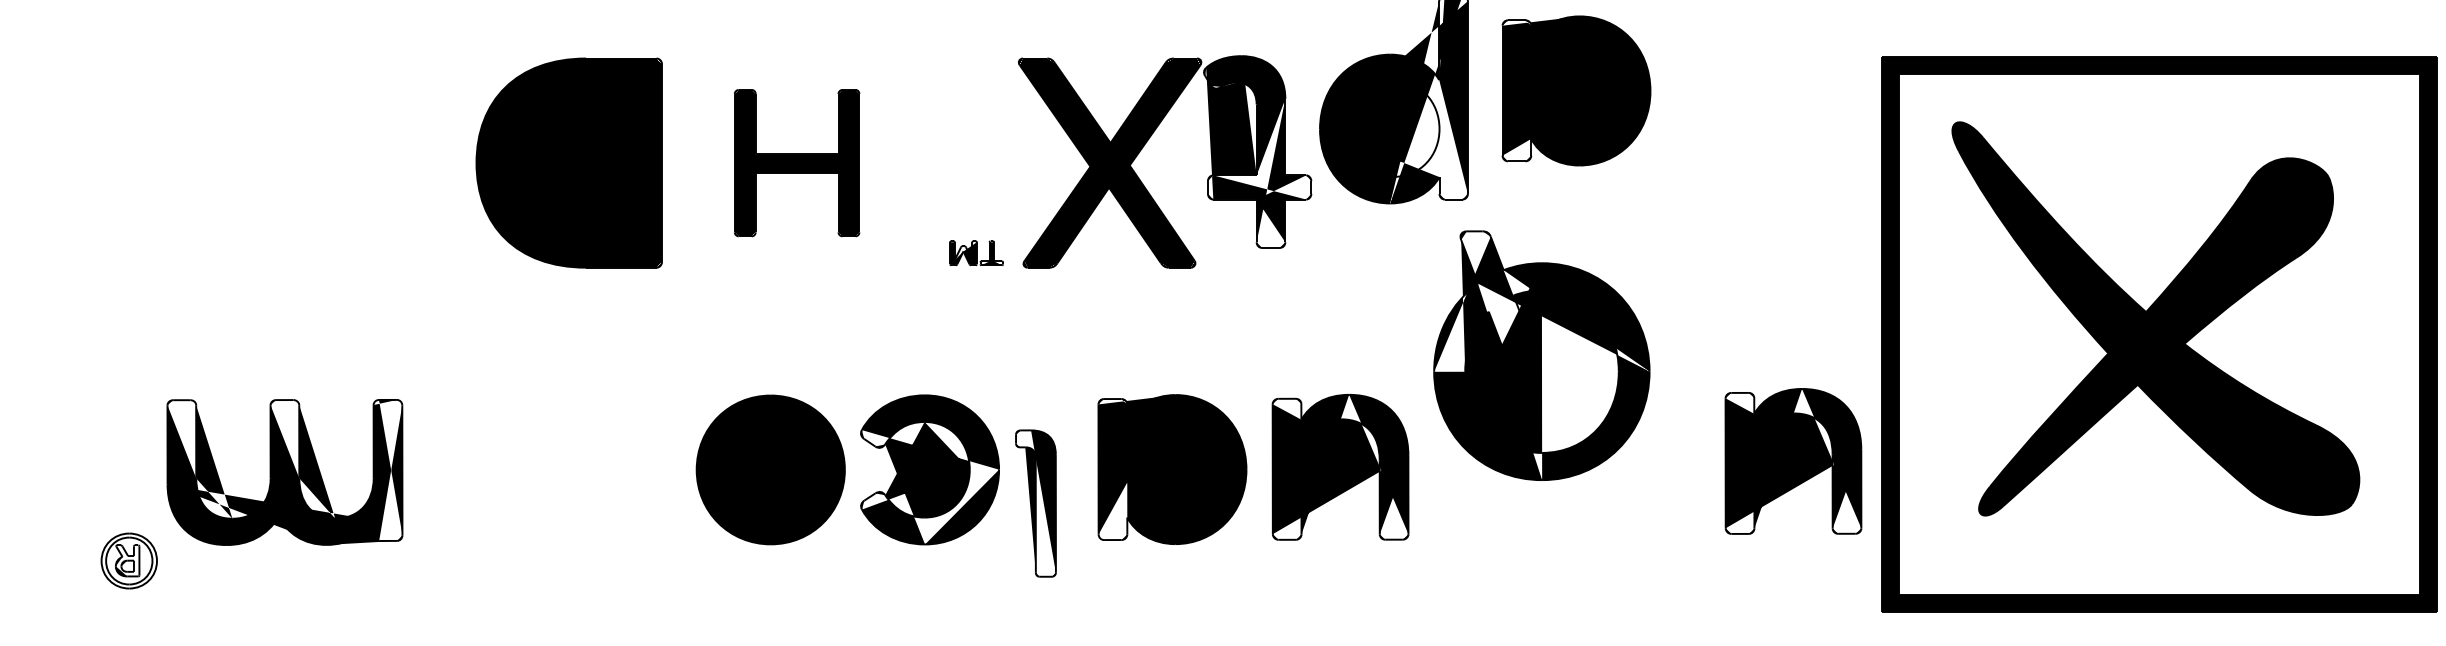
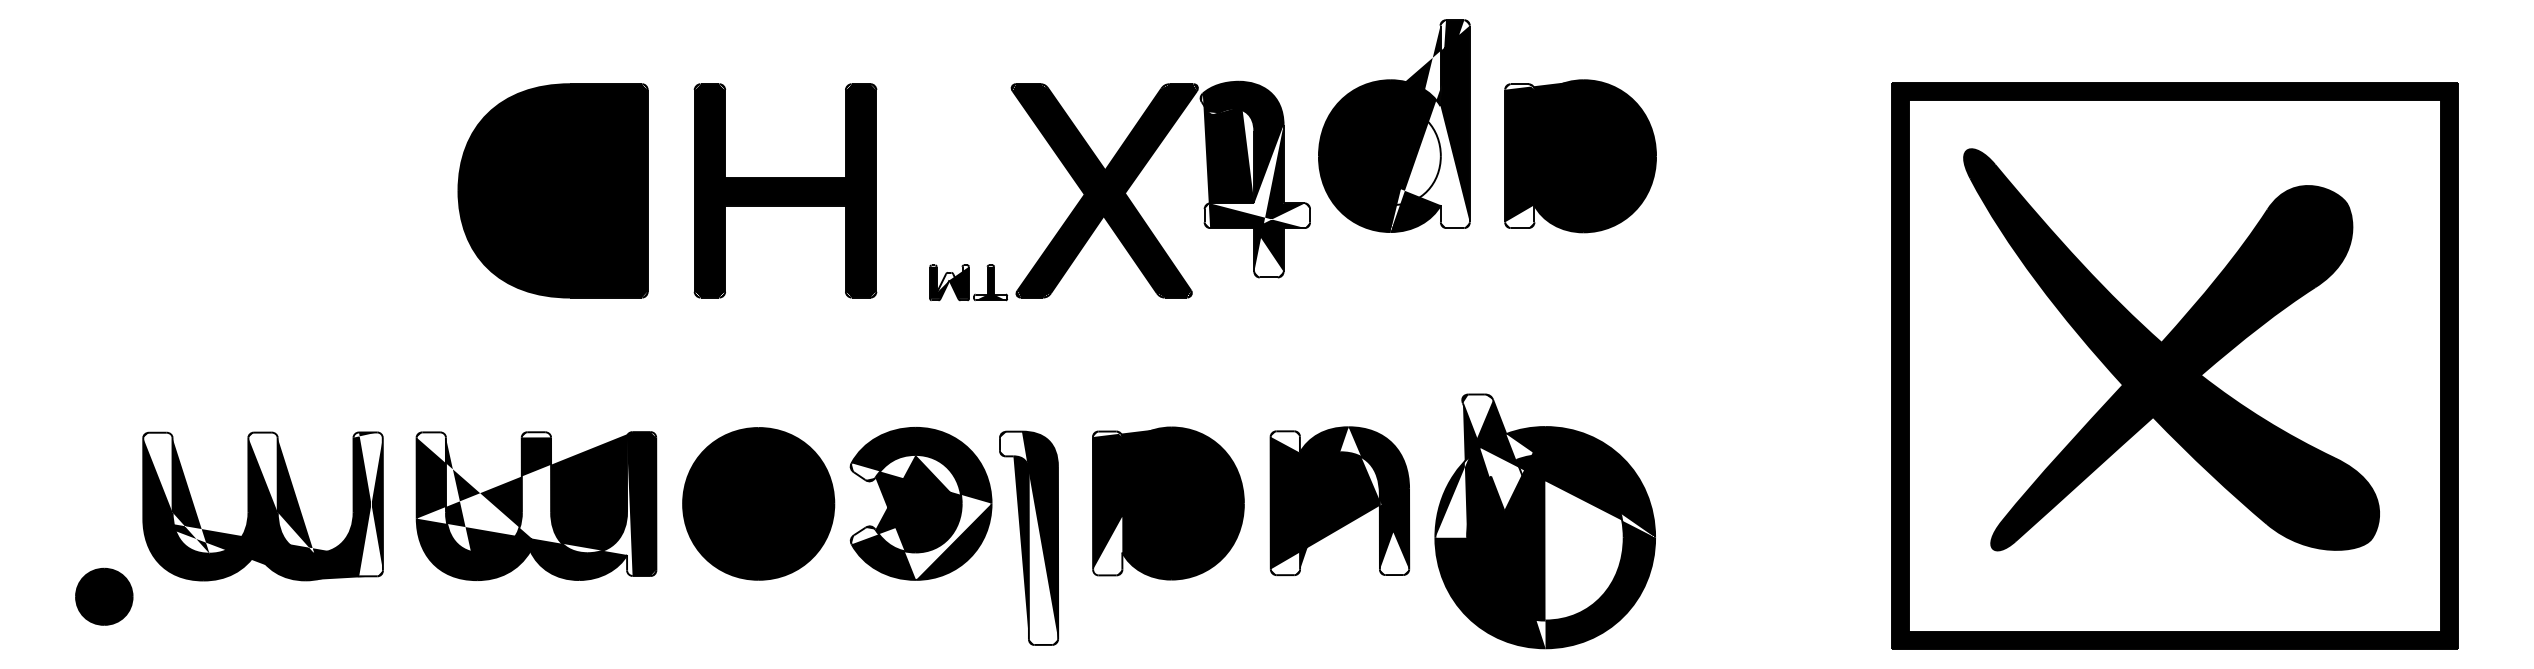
part: (1576, 91) -> (1580, 156), moved
part: (797, 162) -> (785, 190), size x1.43
part: (976, 252) -> (968, 282), size x1.43
part: (1541, 355) -> (1544, 521), moved
part: (1793, 461) -> (1801, 495), removed
part: (552, 471) -> (536, 505), added
part: (1036, 502) -> (1029, 537), size x1.43
fill: (129, 560) -> (104, 596), added

